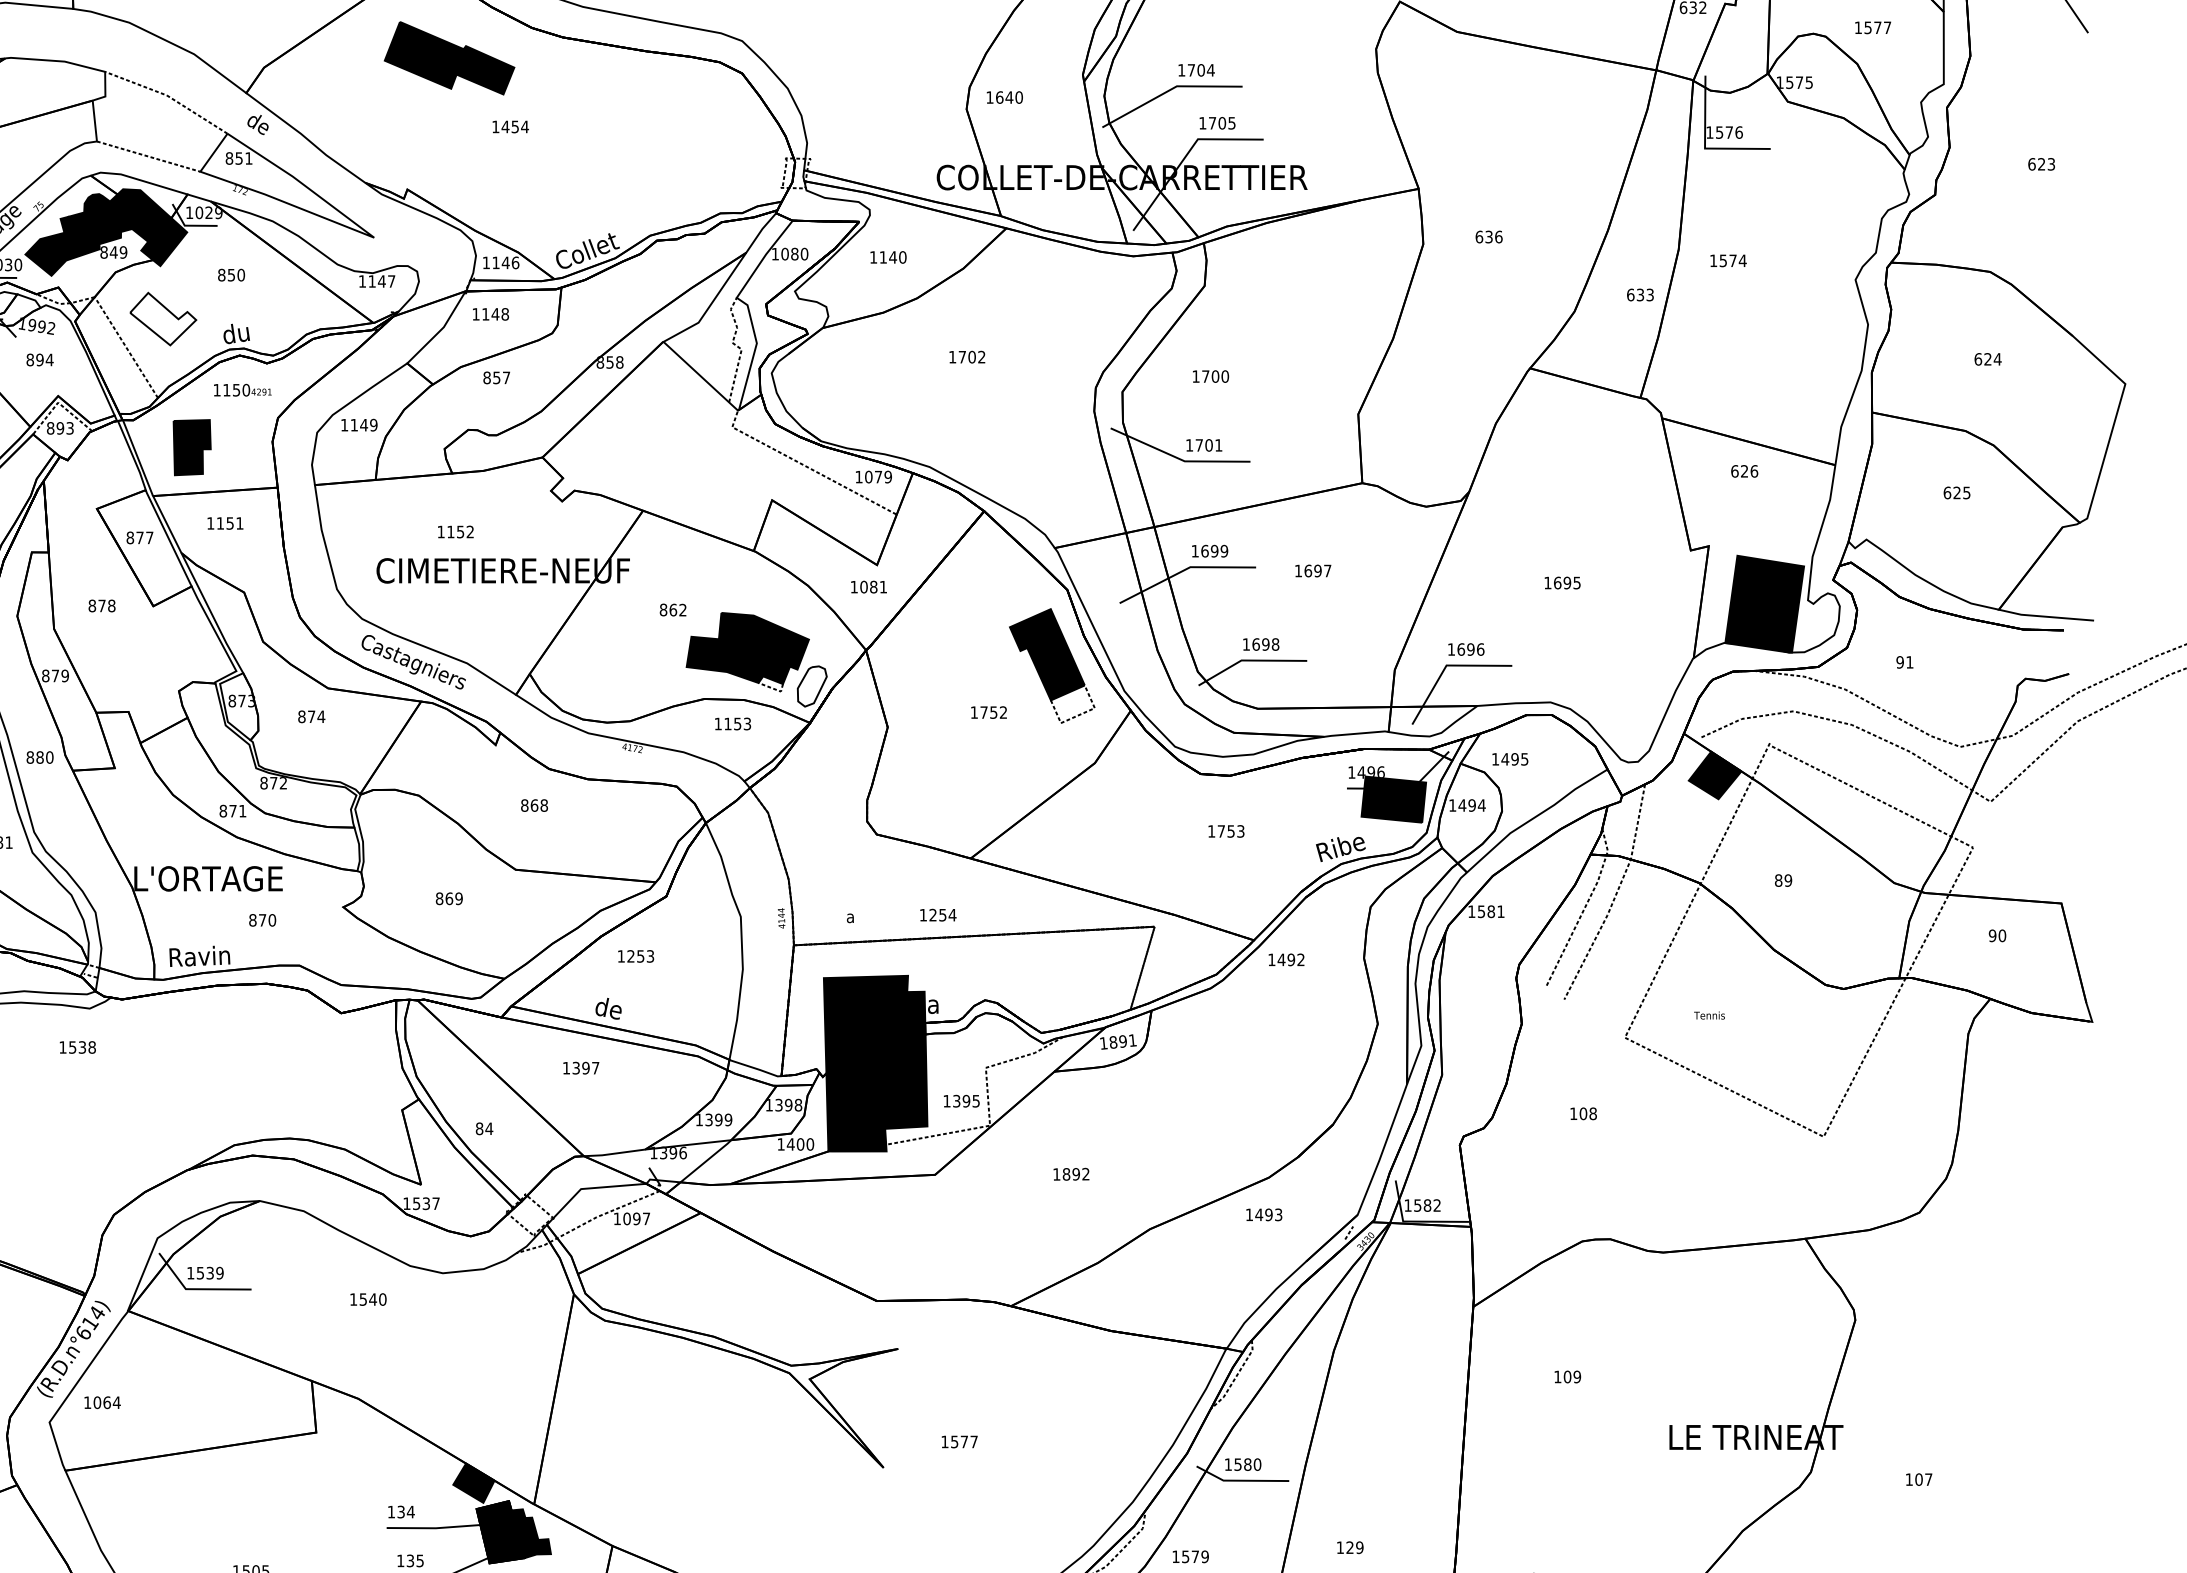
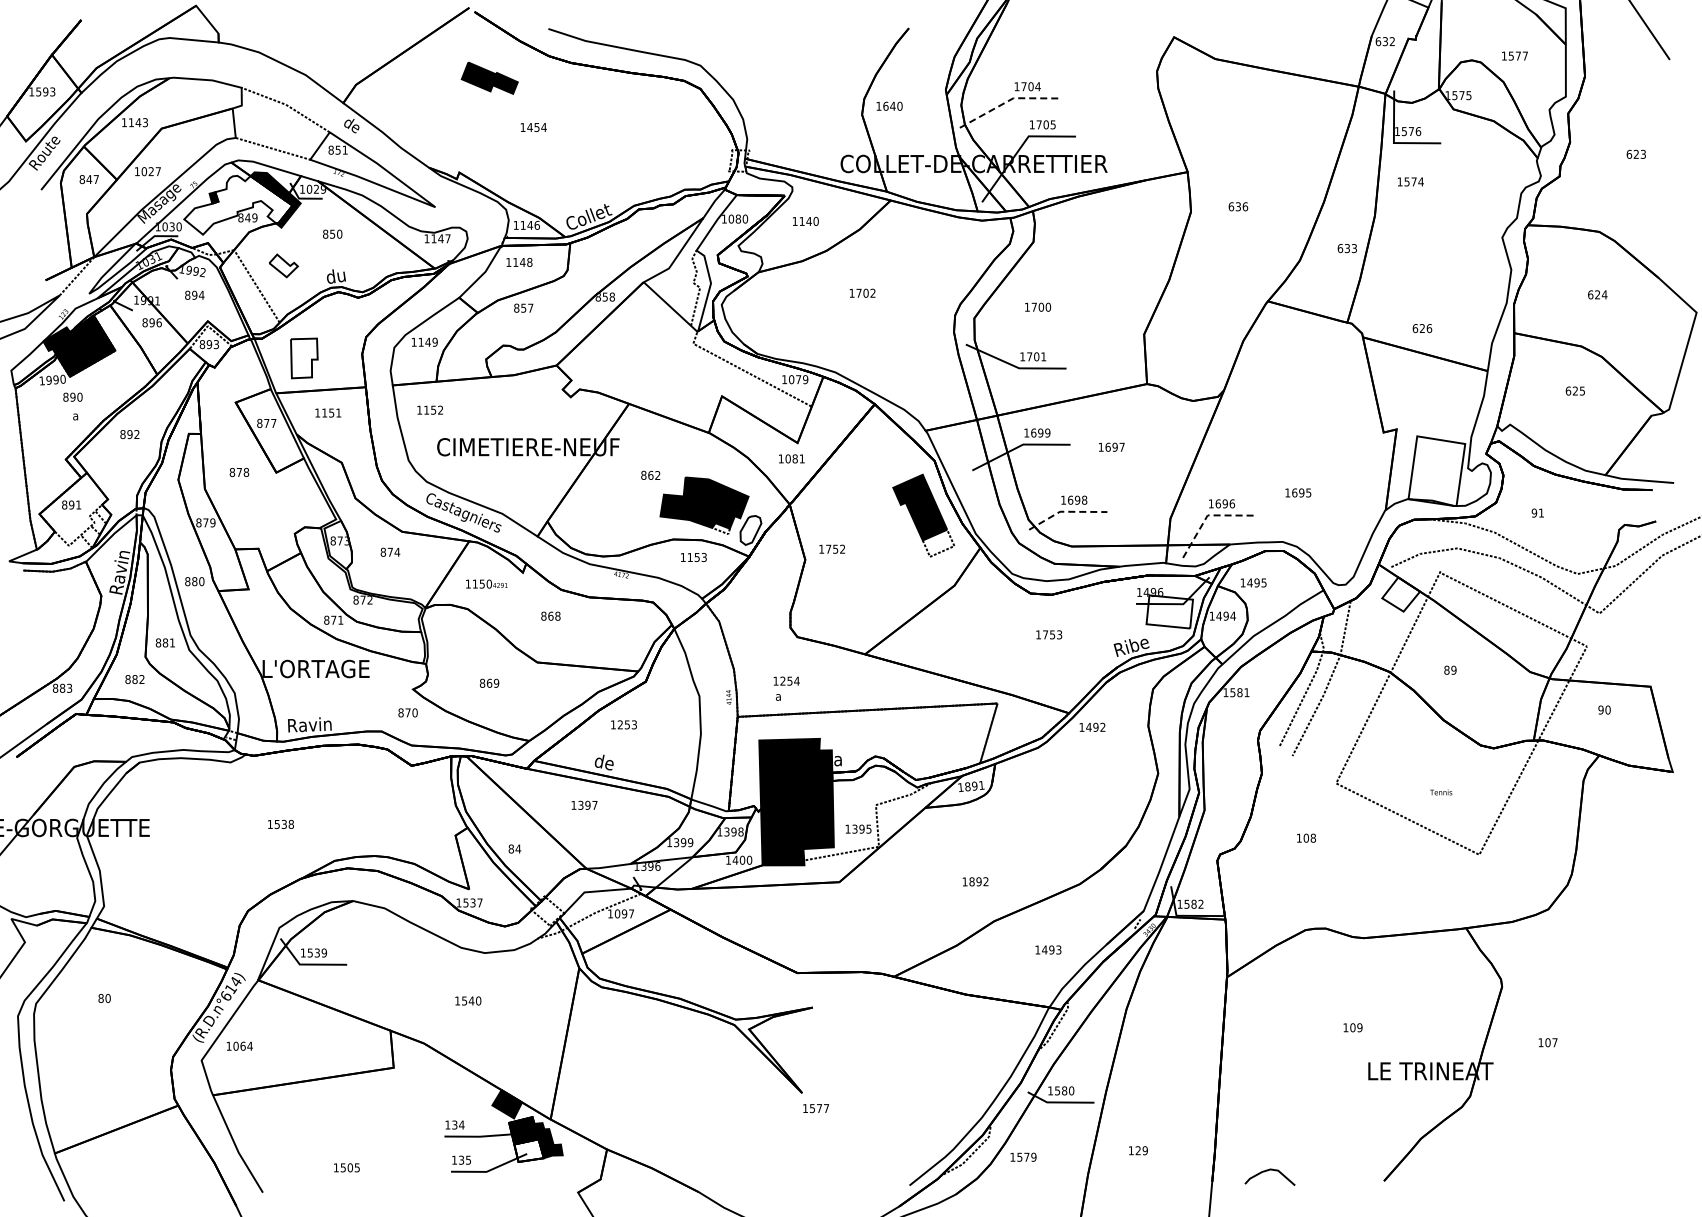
part: (449, 58) -> (489, 78), size x0.6
line: (1169, 90) -> (1008, 101), solid -> dashed
fill: (100, 233) -> (238, 204), removed
text: (1728, 260) -> (1410, 181), moved
part: (163, 318) -> (283, 265), size x0.6
text: (242, 389) -> (486, 583), moved
fill: (192, 447) -> (304, 358), removed
text: (1744, 471) -> (1422, 328), moved
text: (454, 531) -> (429, 409), moved
text: (1562, 582) -> (1298, 492), moved
fill: (1764, 604) -> (1436, 471), removed
line: (1249, 660) -> (1065, 511), solid -> dashed
line: (1446, 665) -> (1207, 515), solid -> dashed
text: (988, 711) -> (831, 548), moved
fill: (1715, 775) -> (1401, 594), removed
fill: (1393, 798) -> (1169, 611), removed
text: (938, 914) -> (786, 680), moved
text: (261, 919) -> (407, 712), moved
text: (1710, 1015) -> (1441, 792), moved
text: (77, 1047) -> (280, 824), moved
text: (1071, 1173) -> (975, 881), moved
text: (1264, 1214) -> (1048, 949), moved
text: (368, 1298) -> (468, 1000), moved
text: (1567, 1376) -> (1352, 1027), moved
text: (958, 1441) -> (815, 1108), moved
text: (1918, 1479) -> (1547, 1042), moved
fill: (503, 1547) -> (528, 1150), removed

